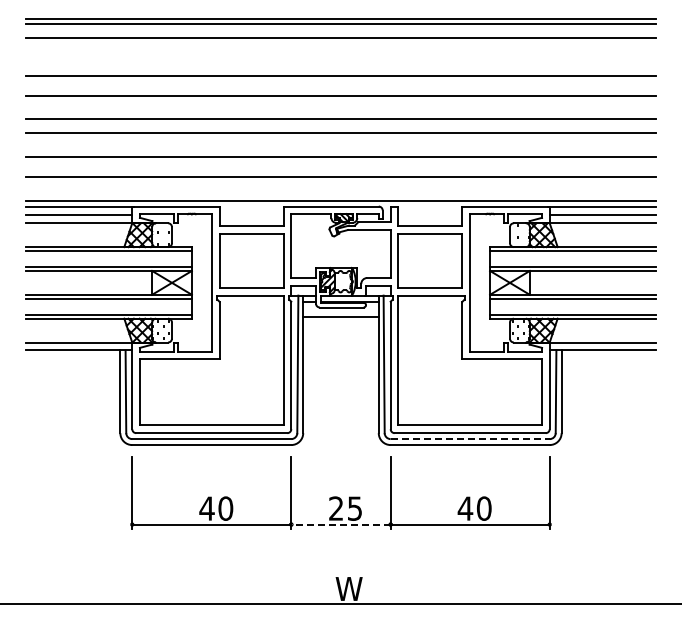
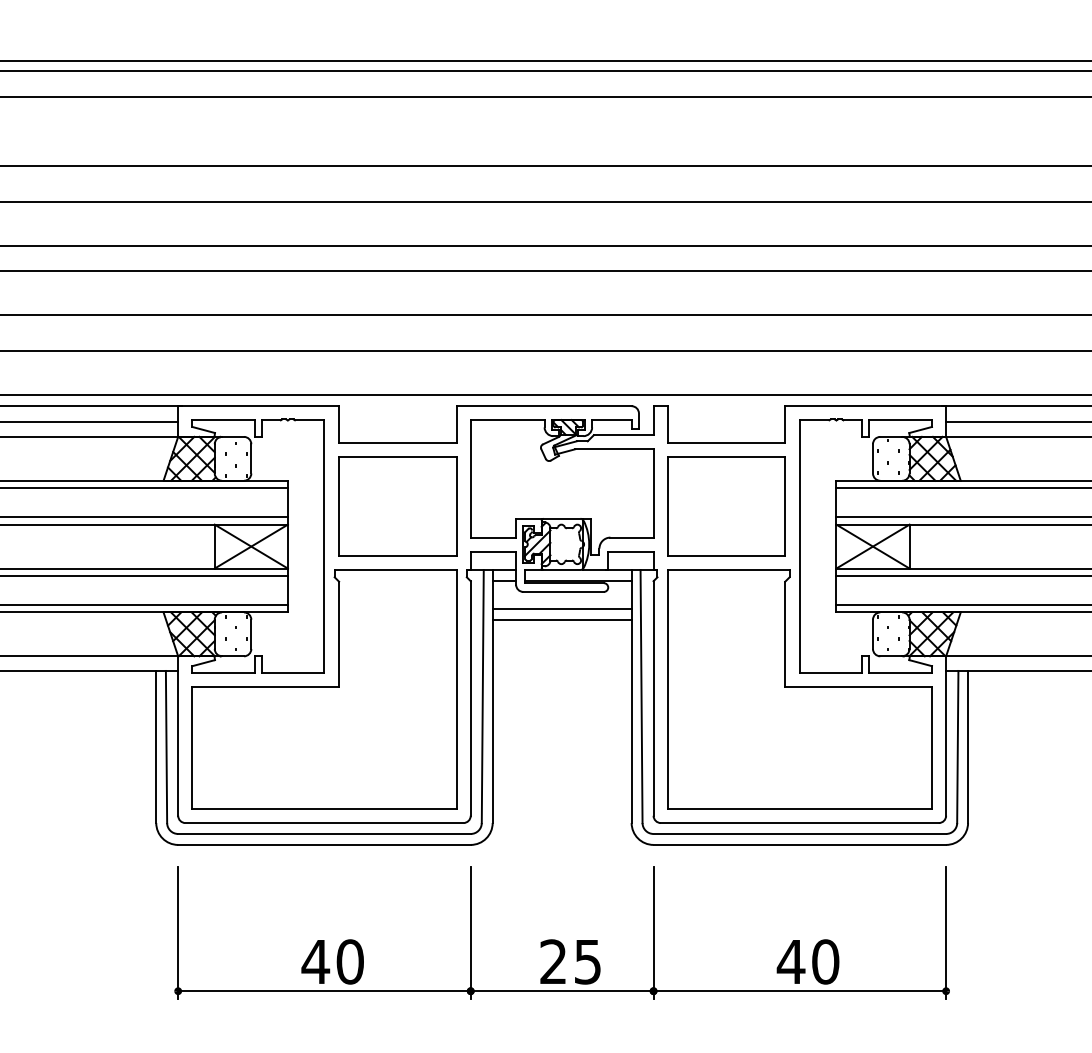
line: (340, 323) -> (561, 621), added
line: (470, 439) -> (800, 834), dashed -> solid
line: (340, 524) -> (561, 991), dashed -> solid

